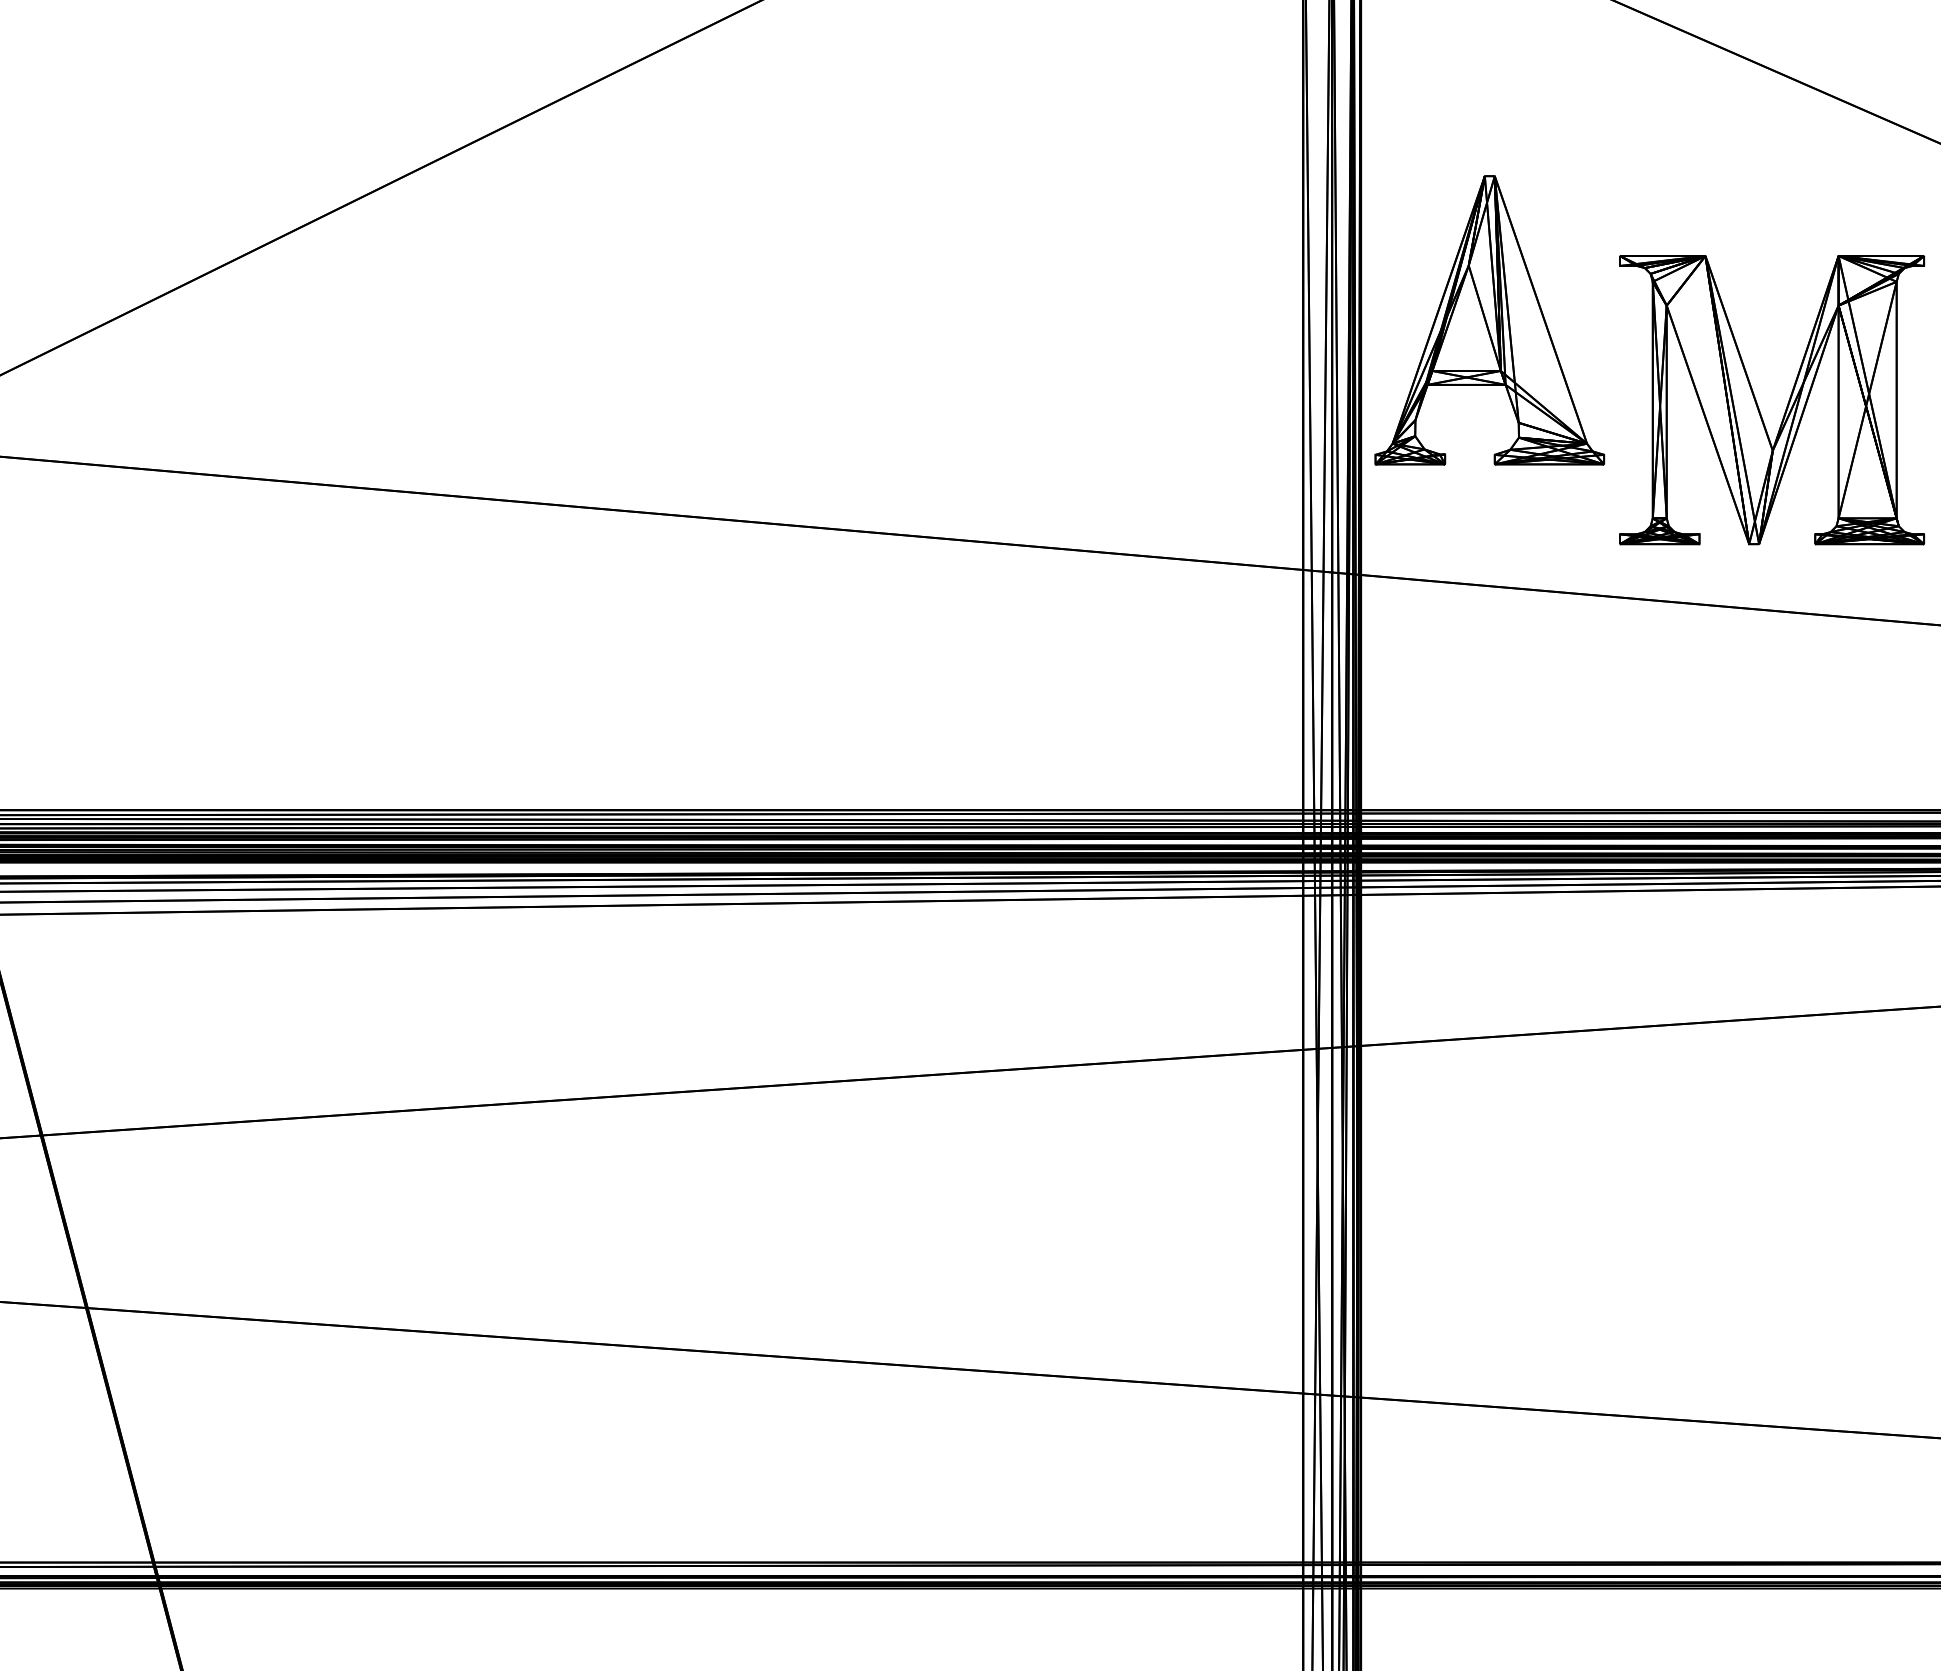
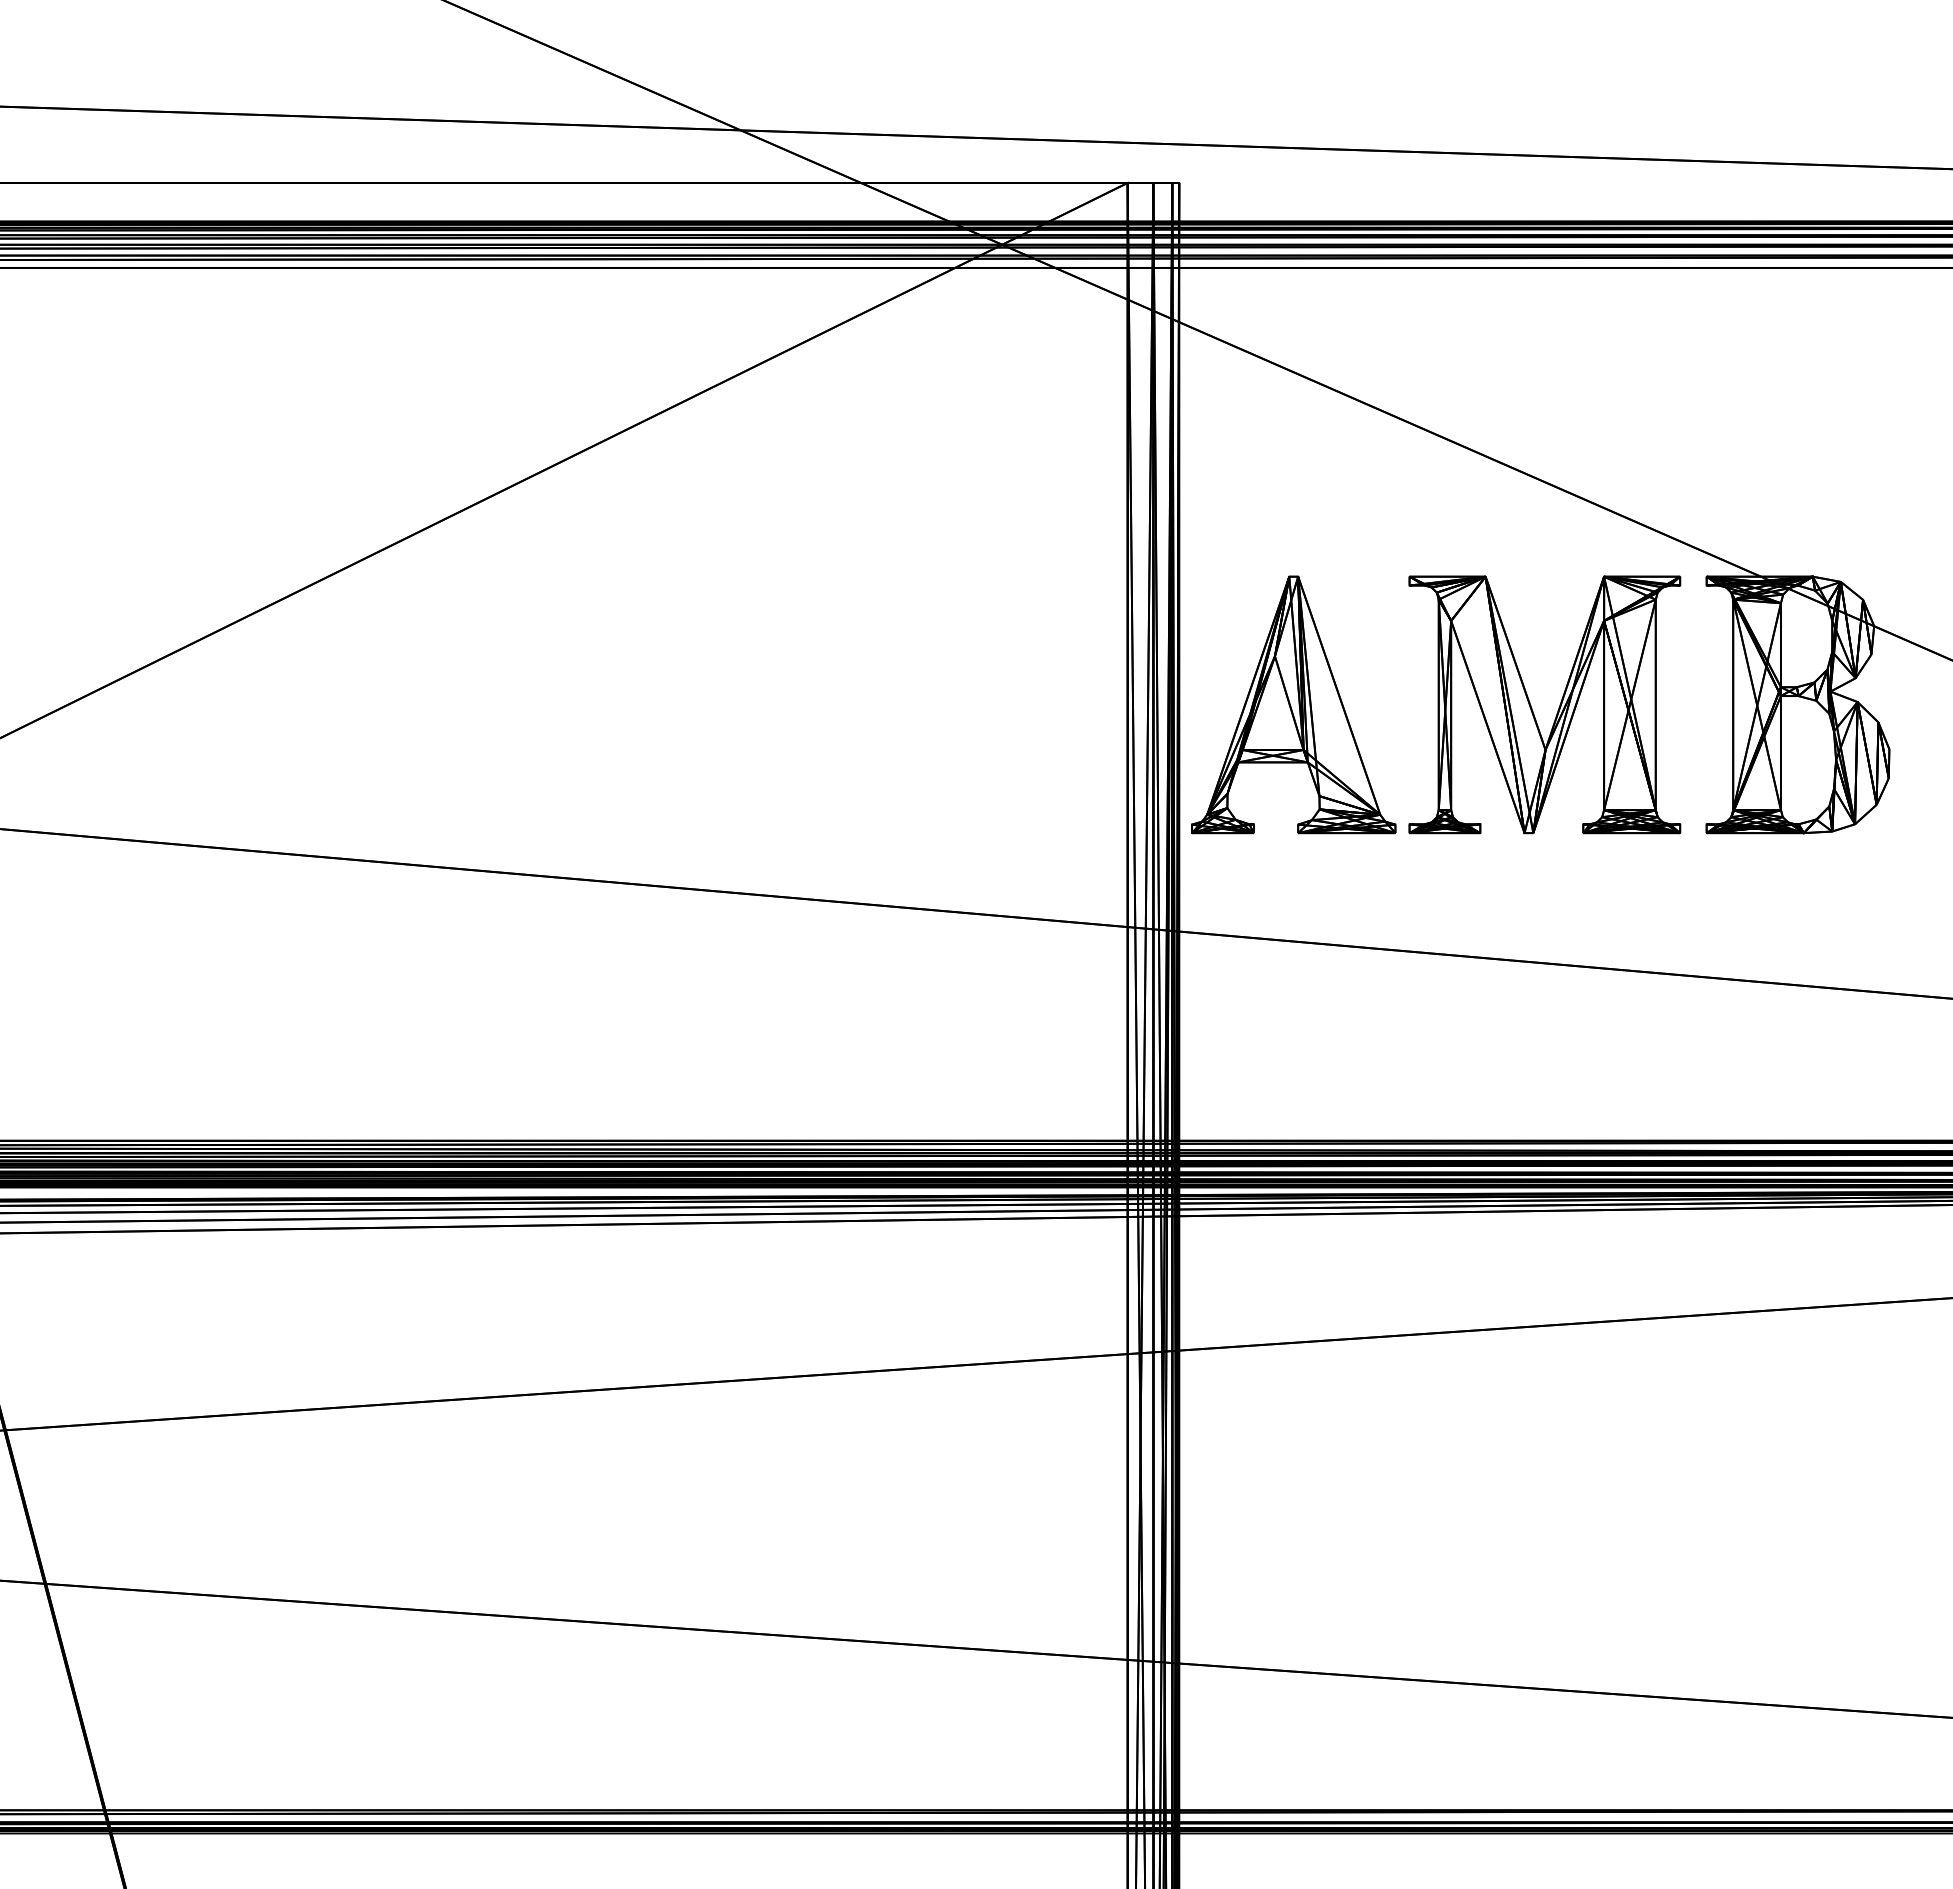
part: (1758, 404) -> (1532, 708), moved

